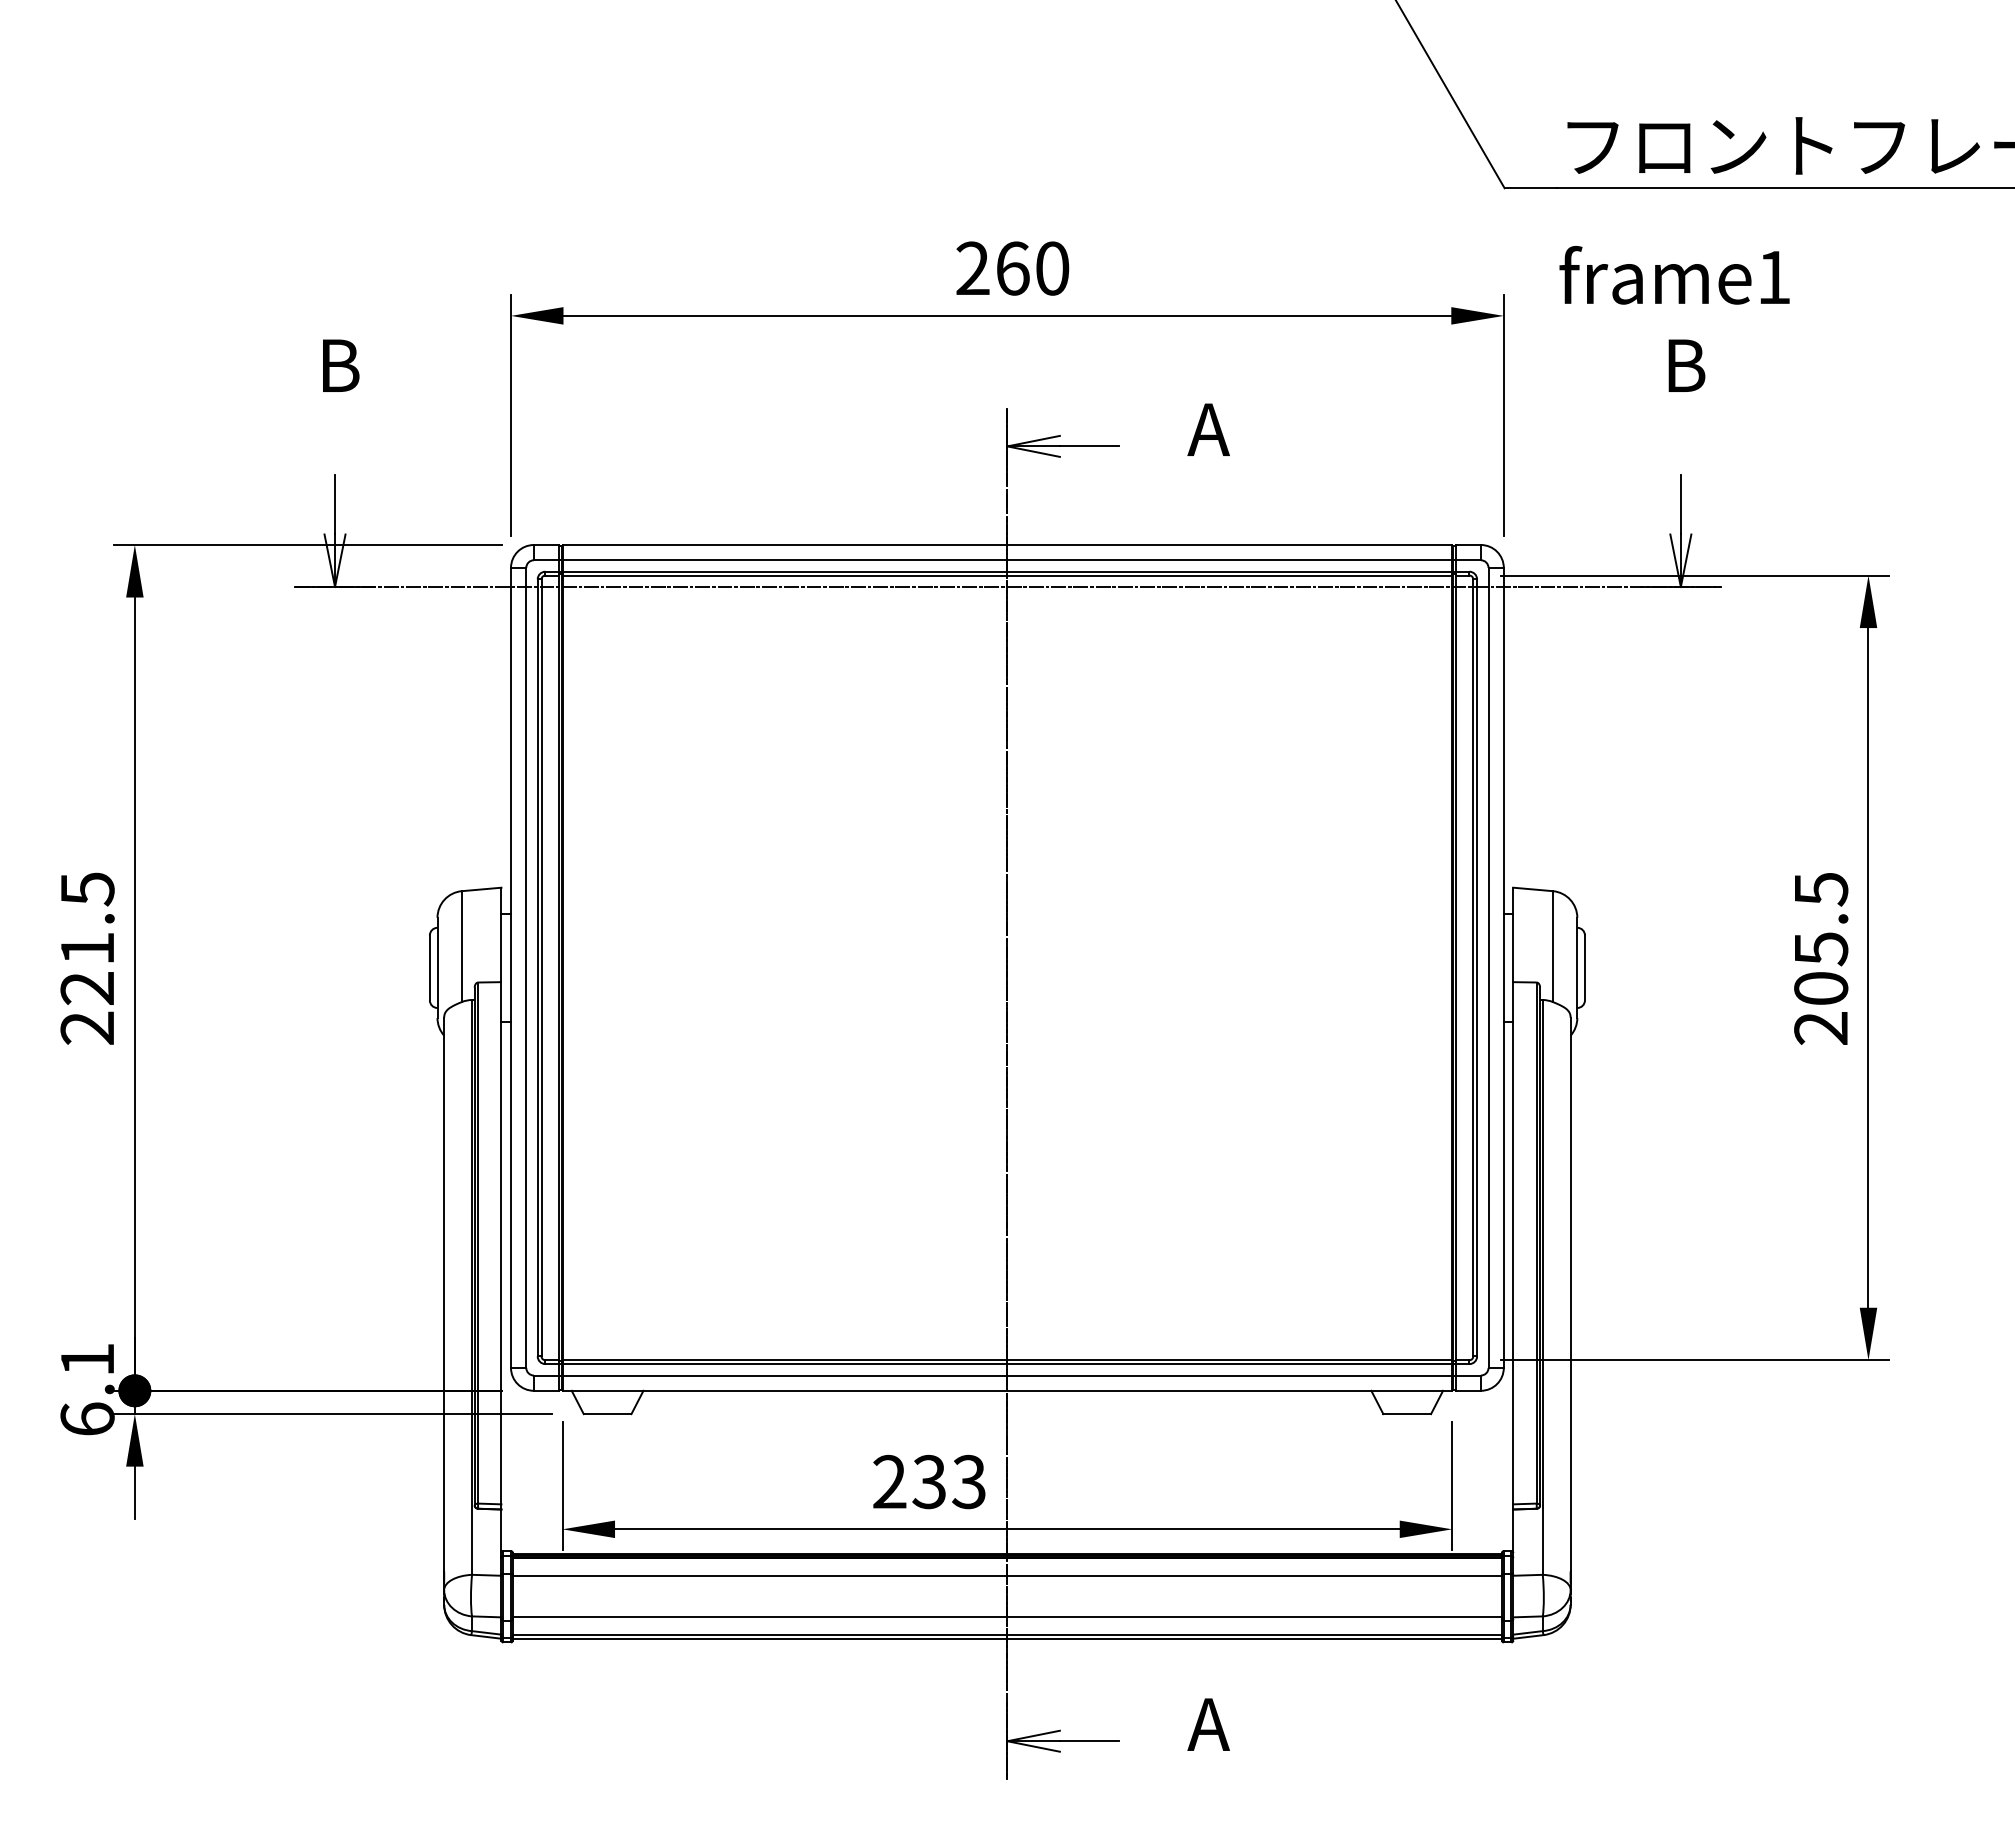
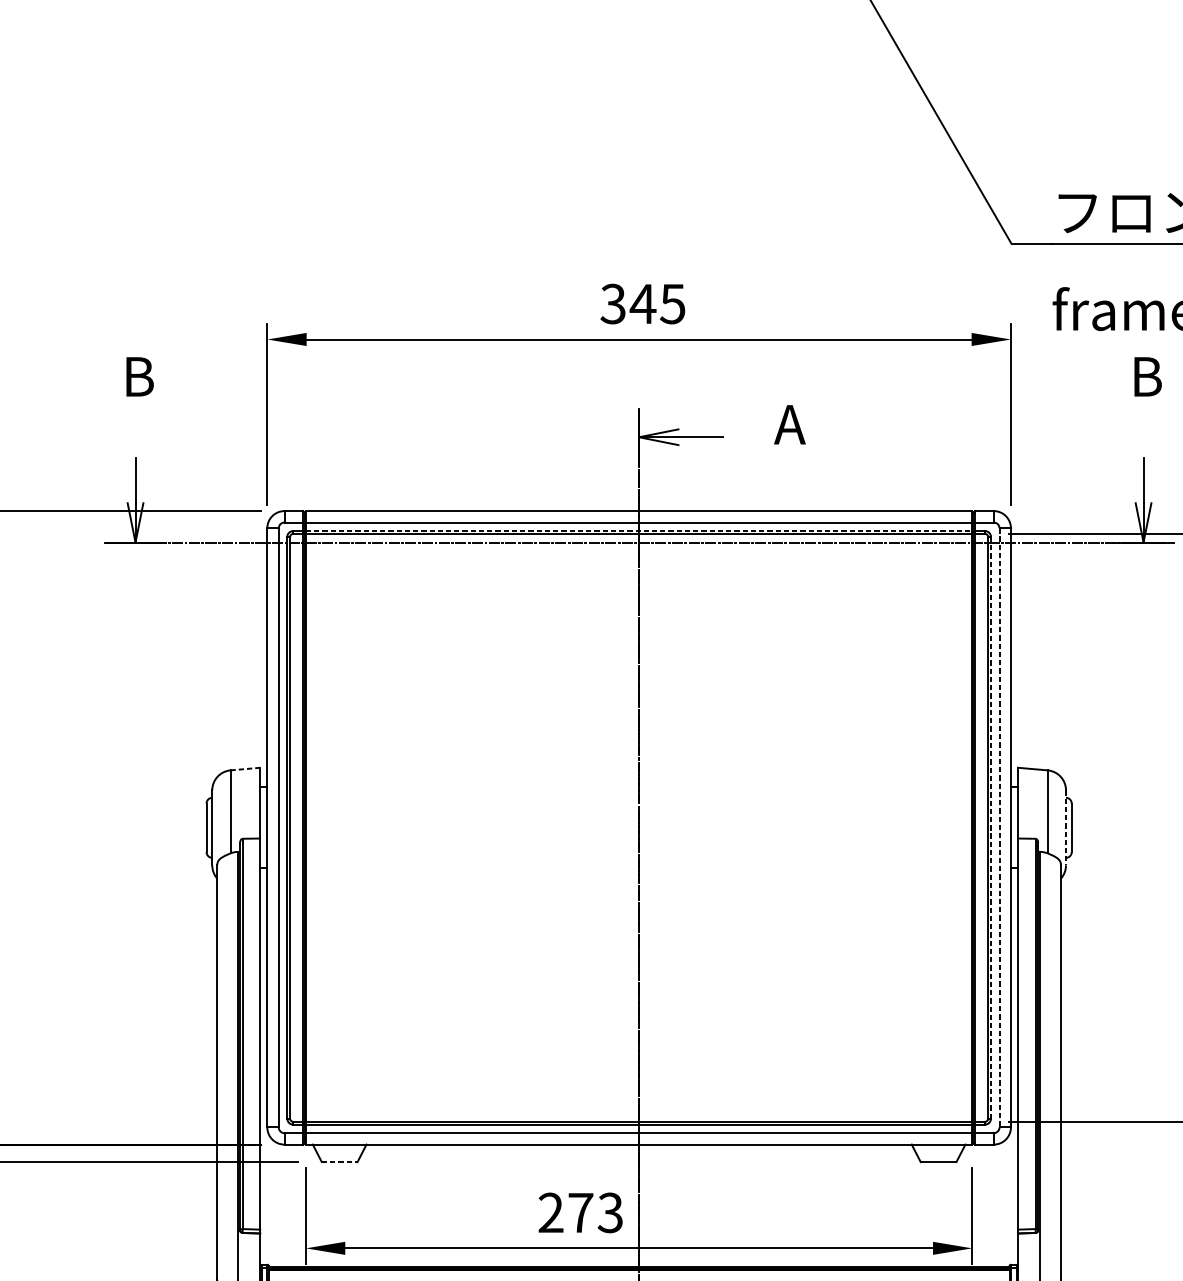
text: (1012, 268) -> (642, 303), 260 -> 345
line: (1007, 571) -> (639, 530), solid -> dashed
line: (481, 889) -> (245, 769), solid -> dashed
line: (1477, 967) -> (991, 827), solid -> dashed
line: (1488, 967) -> (999, 827), solid -> dashed
line: (1577, 968) -> (1066, 828), solid -> dashed
line: (607, 1414) -> (339, 1162), solid -> dashed
text: (929, 1481) -> (580, 1212), 233 -> 273

